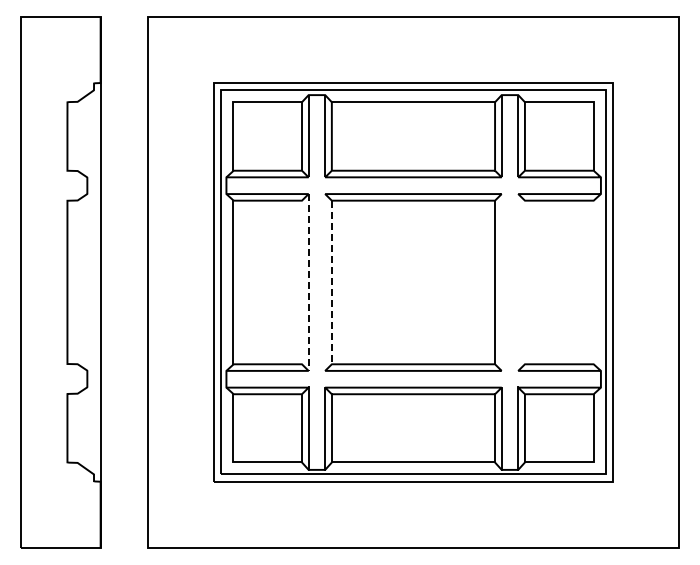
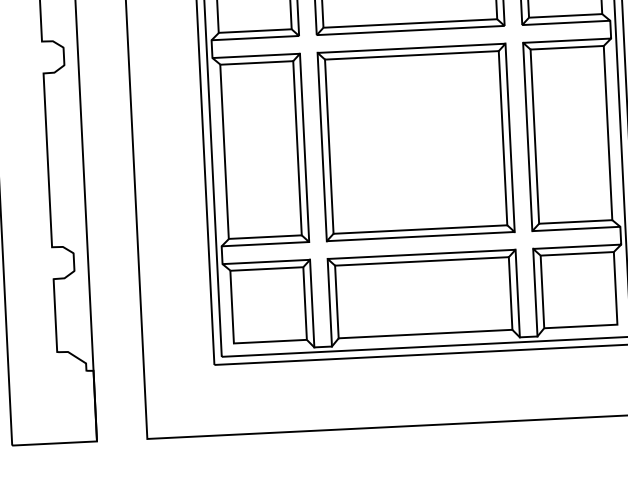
line: (302, 282) -> (298, 148), added
line: (308, 282) -> (304, 147), dashed -> solid
line: (325, 282) -> (322, 147), added
line: (331, 282) -> (328, 146), dashed -> solid
line: (501, 282) -> (509, 137), added
line: (518, 282) -> (527, 137), added
line: (524, 282) -> (534, 136), added
line: (593, 282) -> (607, 133), added

